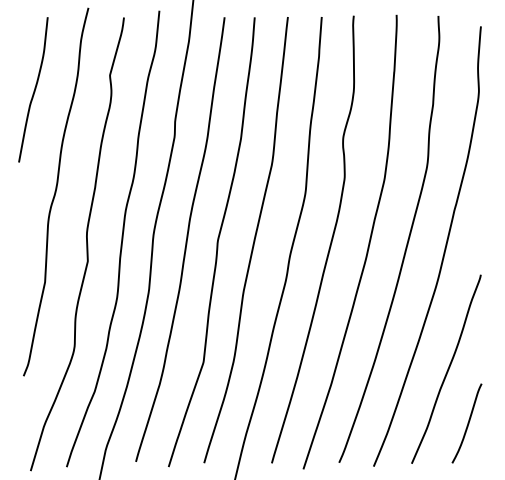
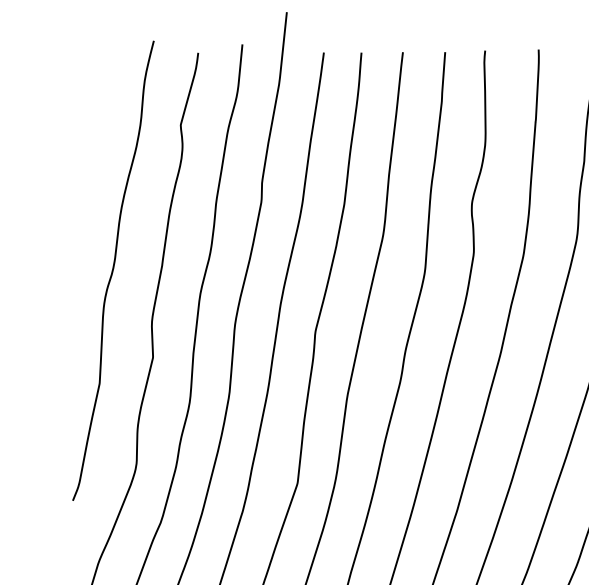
curve: (34, 89) -> (86, 142), removed

